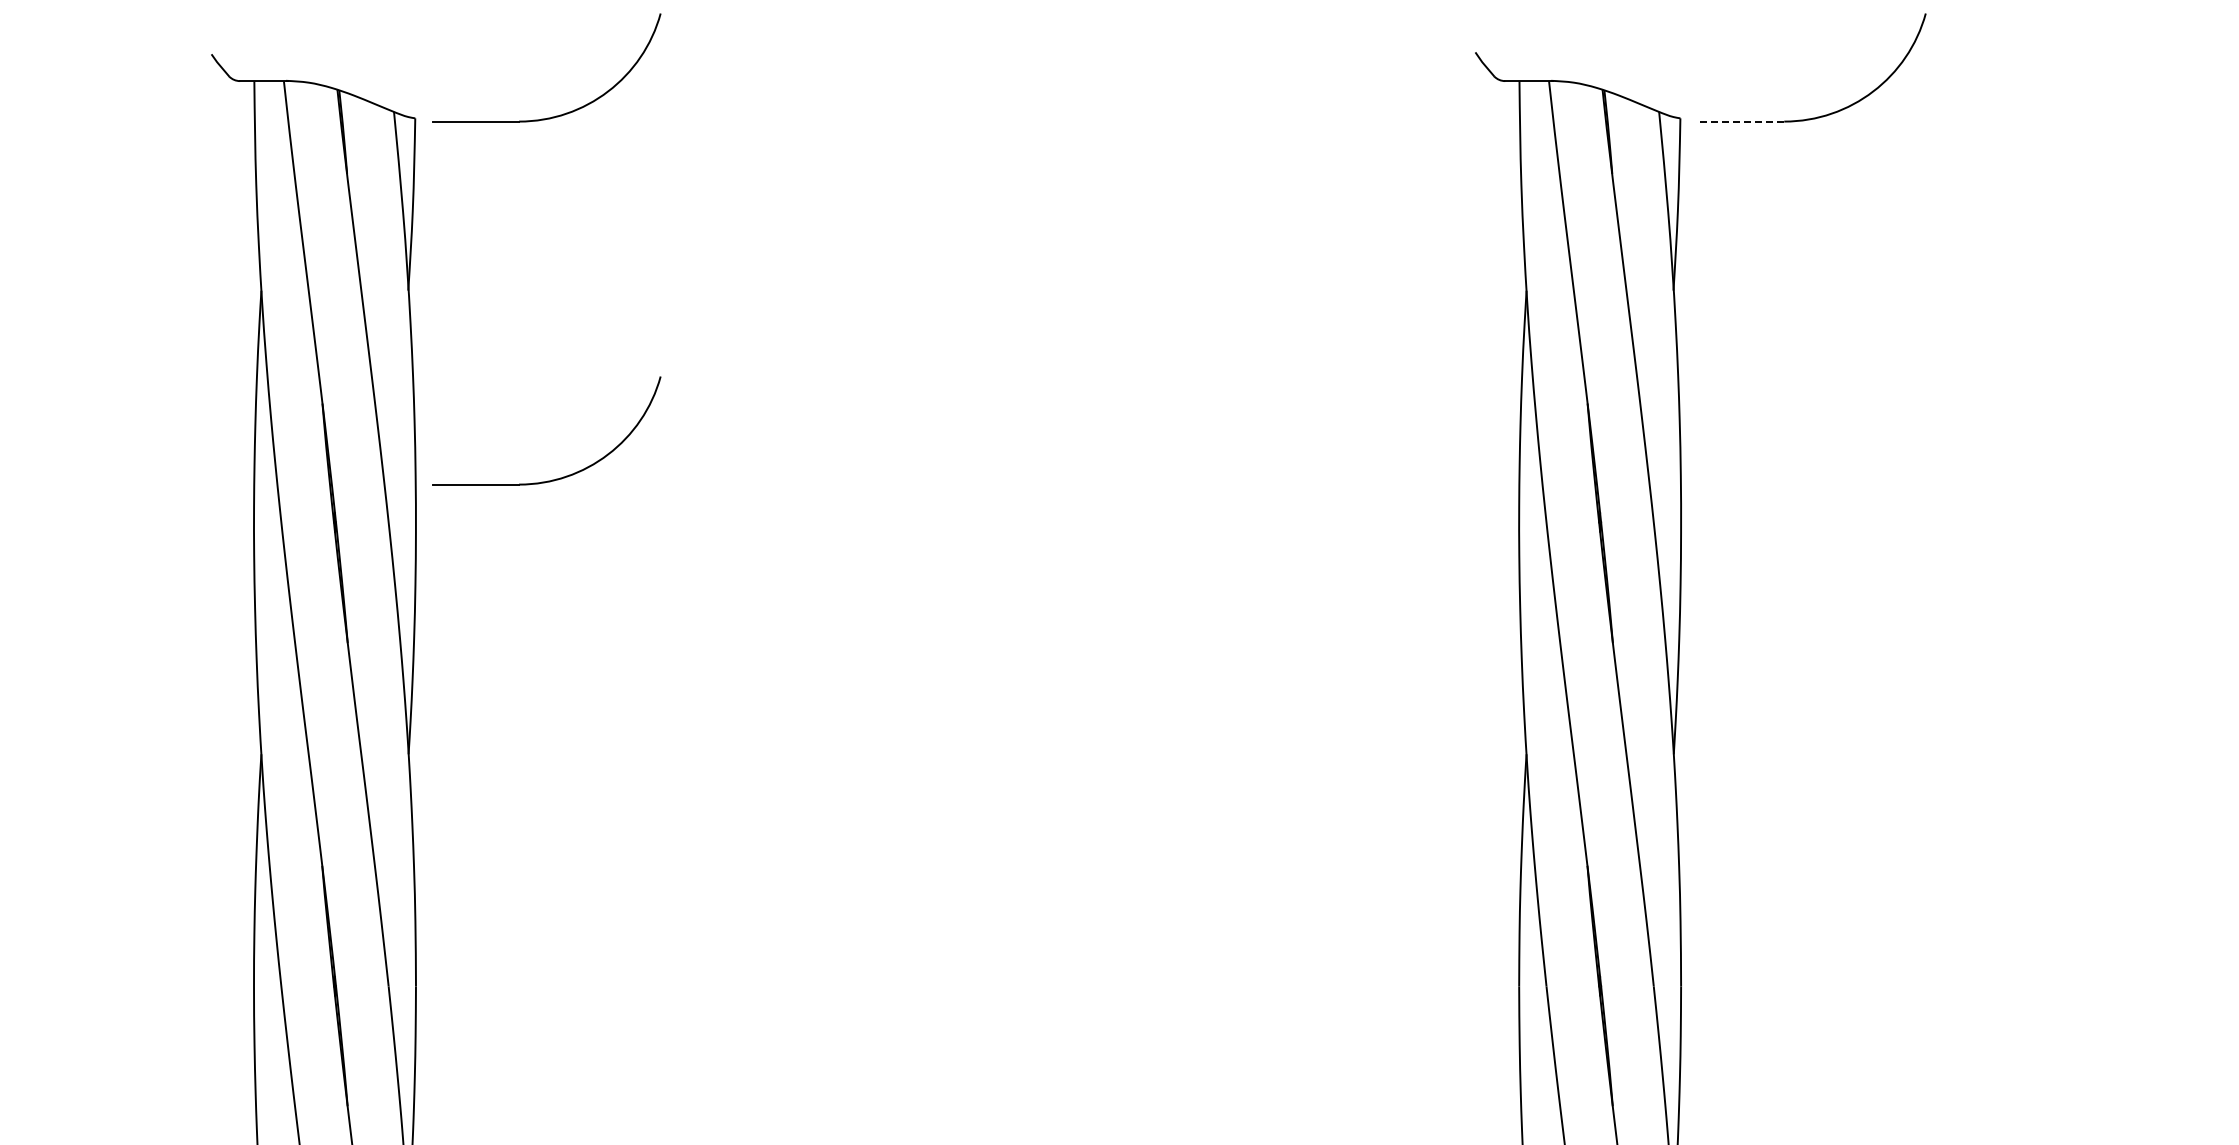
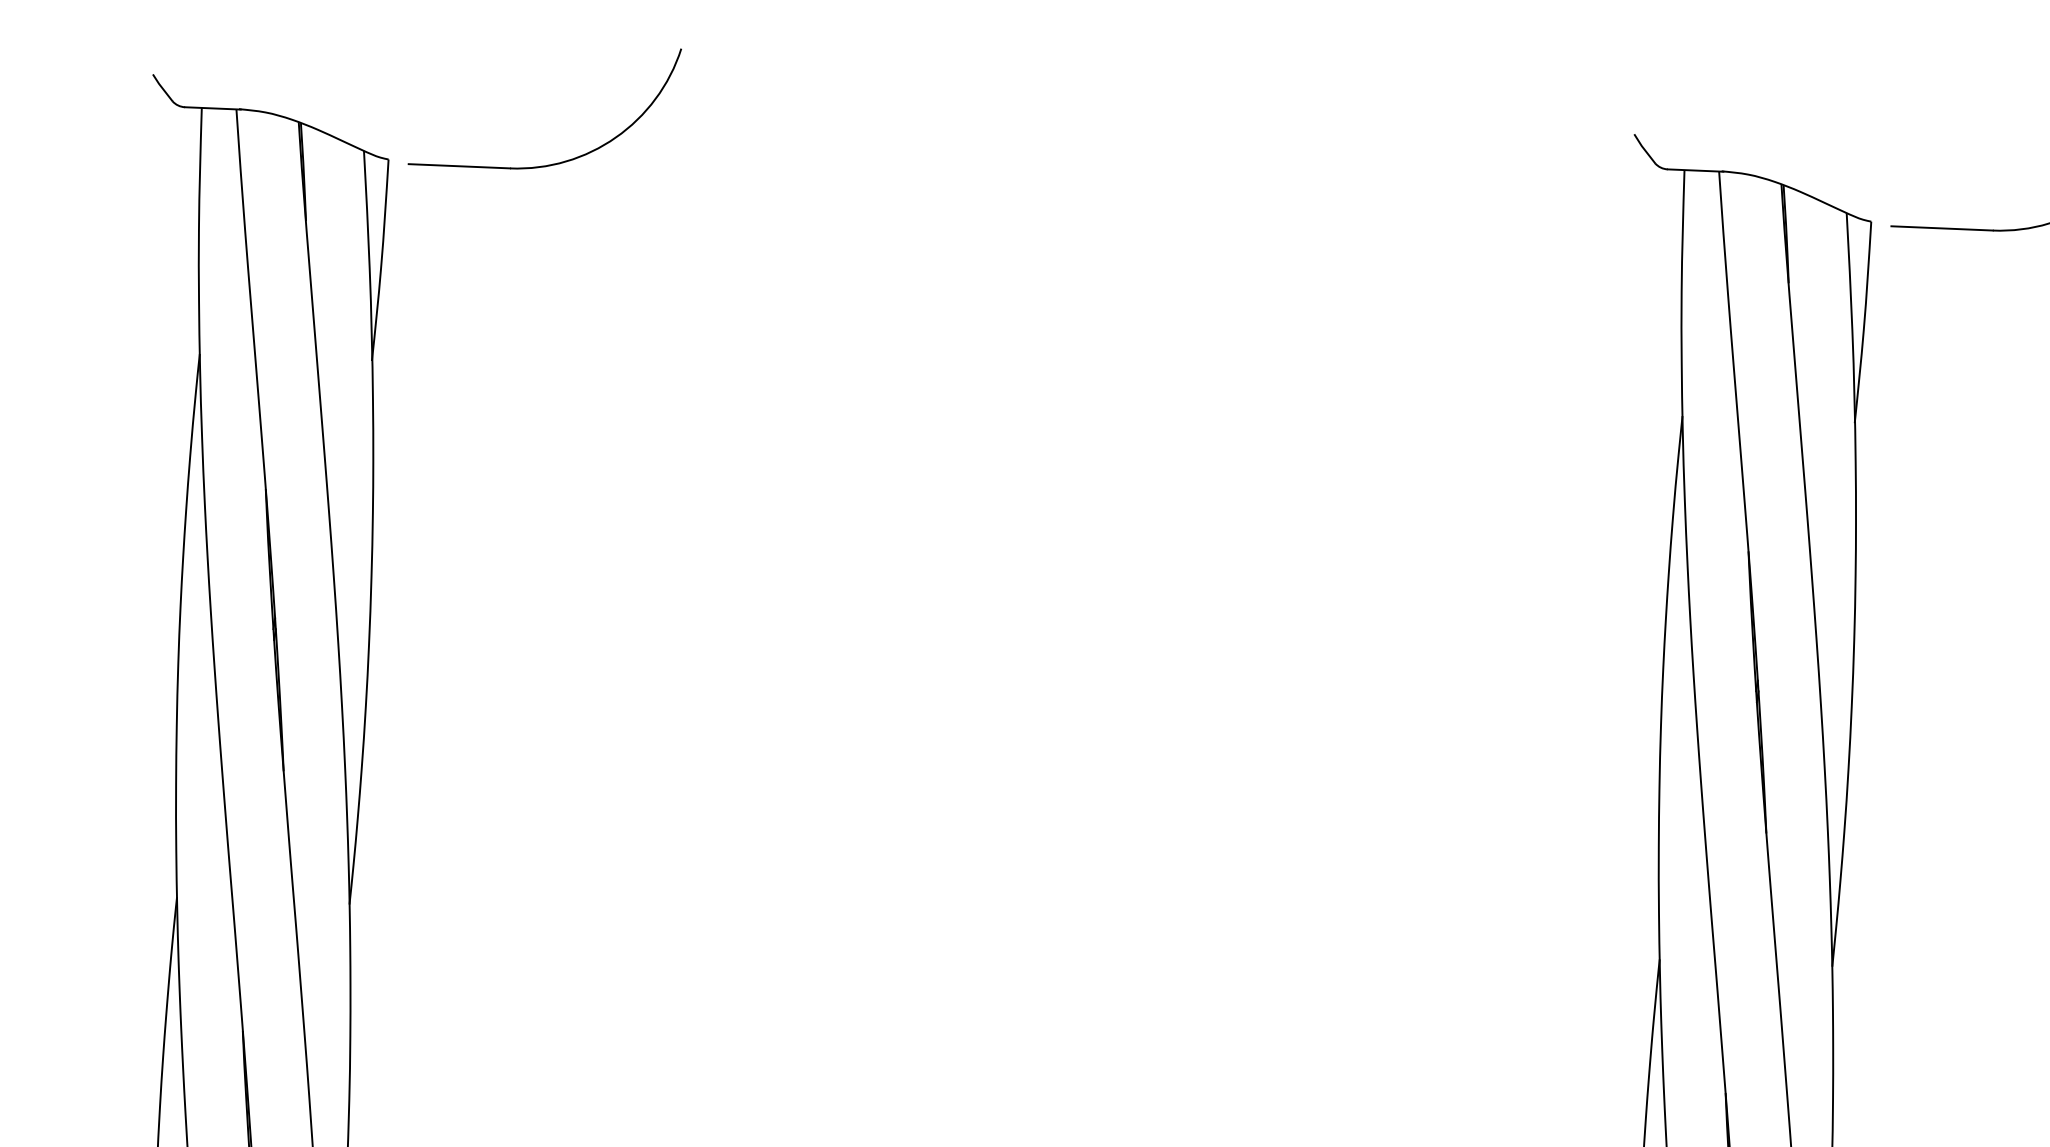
line: (1740, 121) -> (1941, 228), dashed -> solid
part: (556, 478) -> (536, 588), removed

